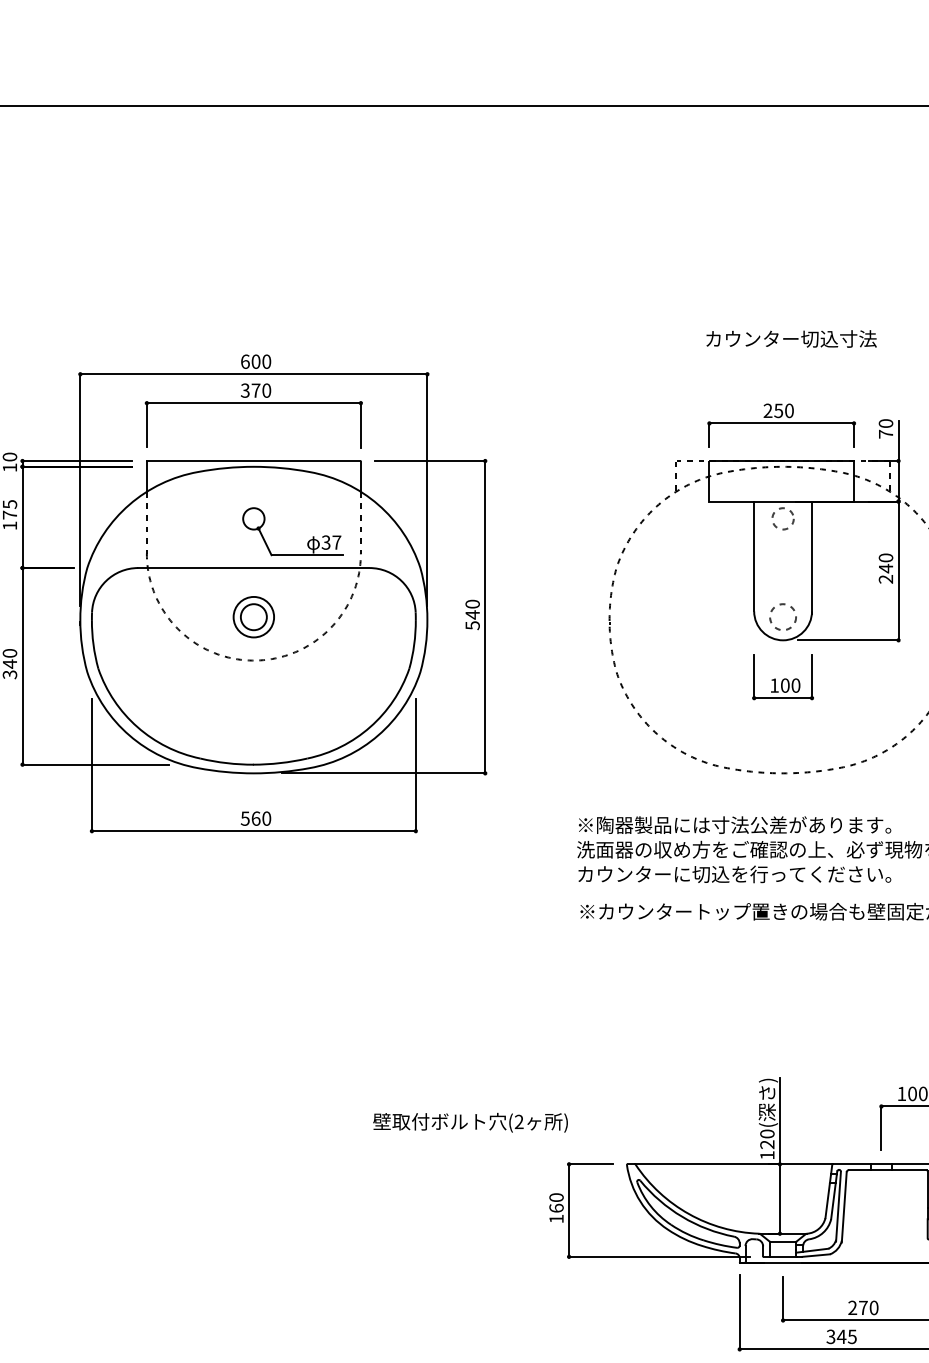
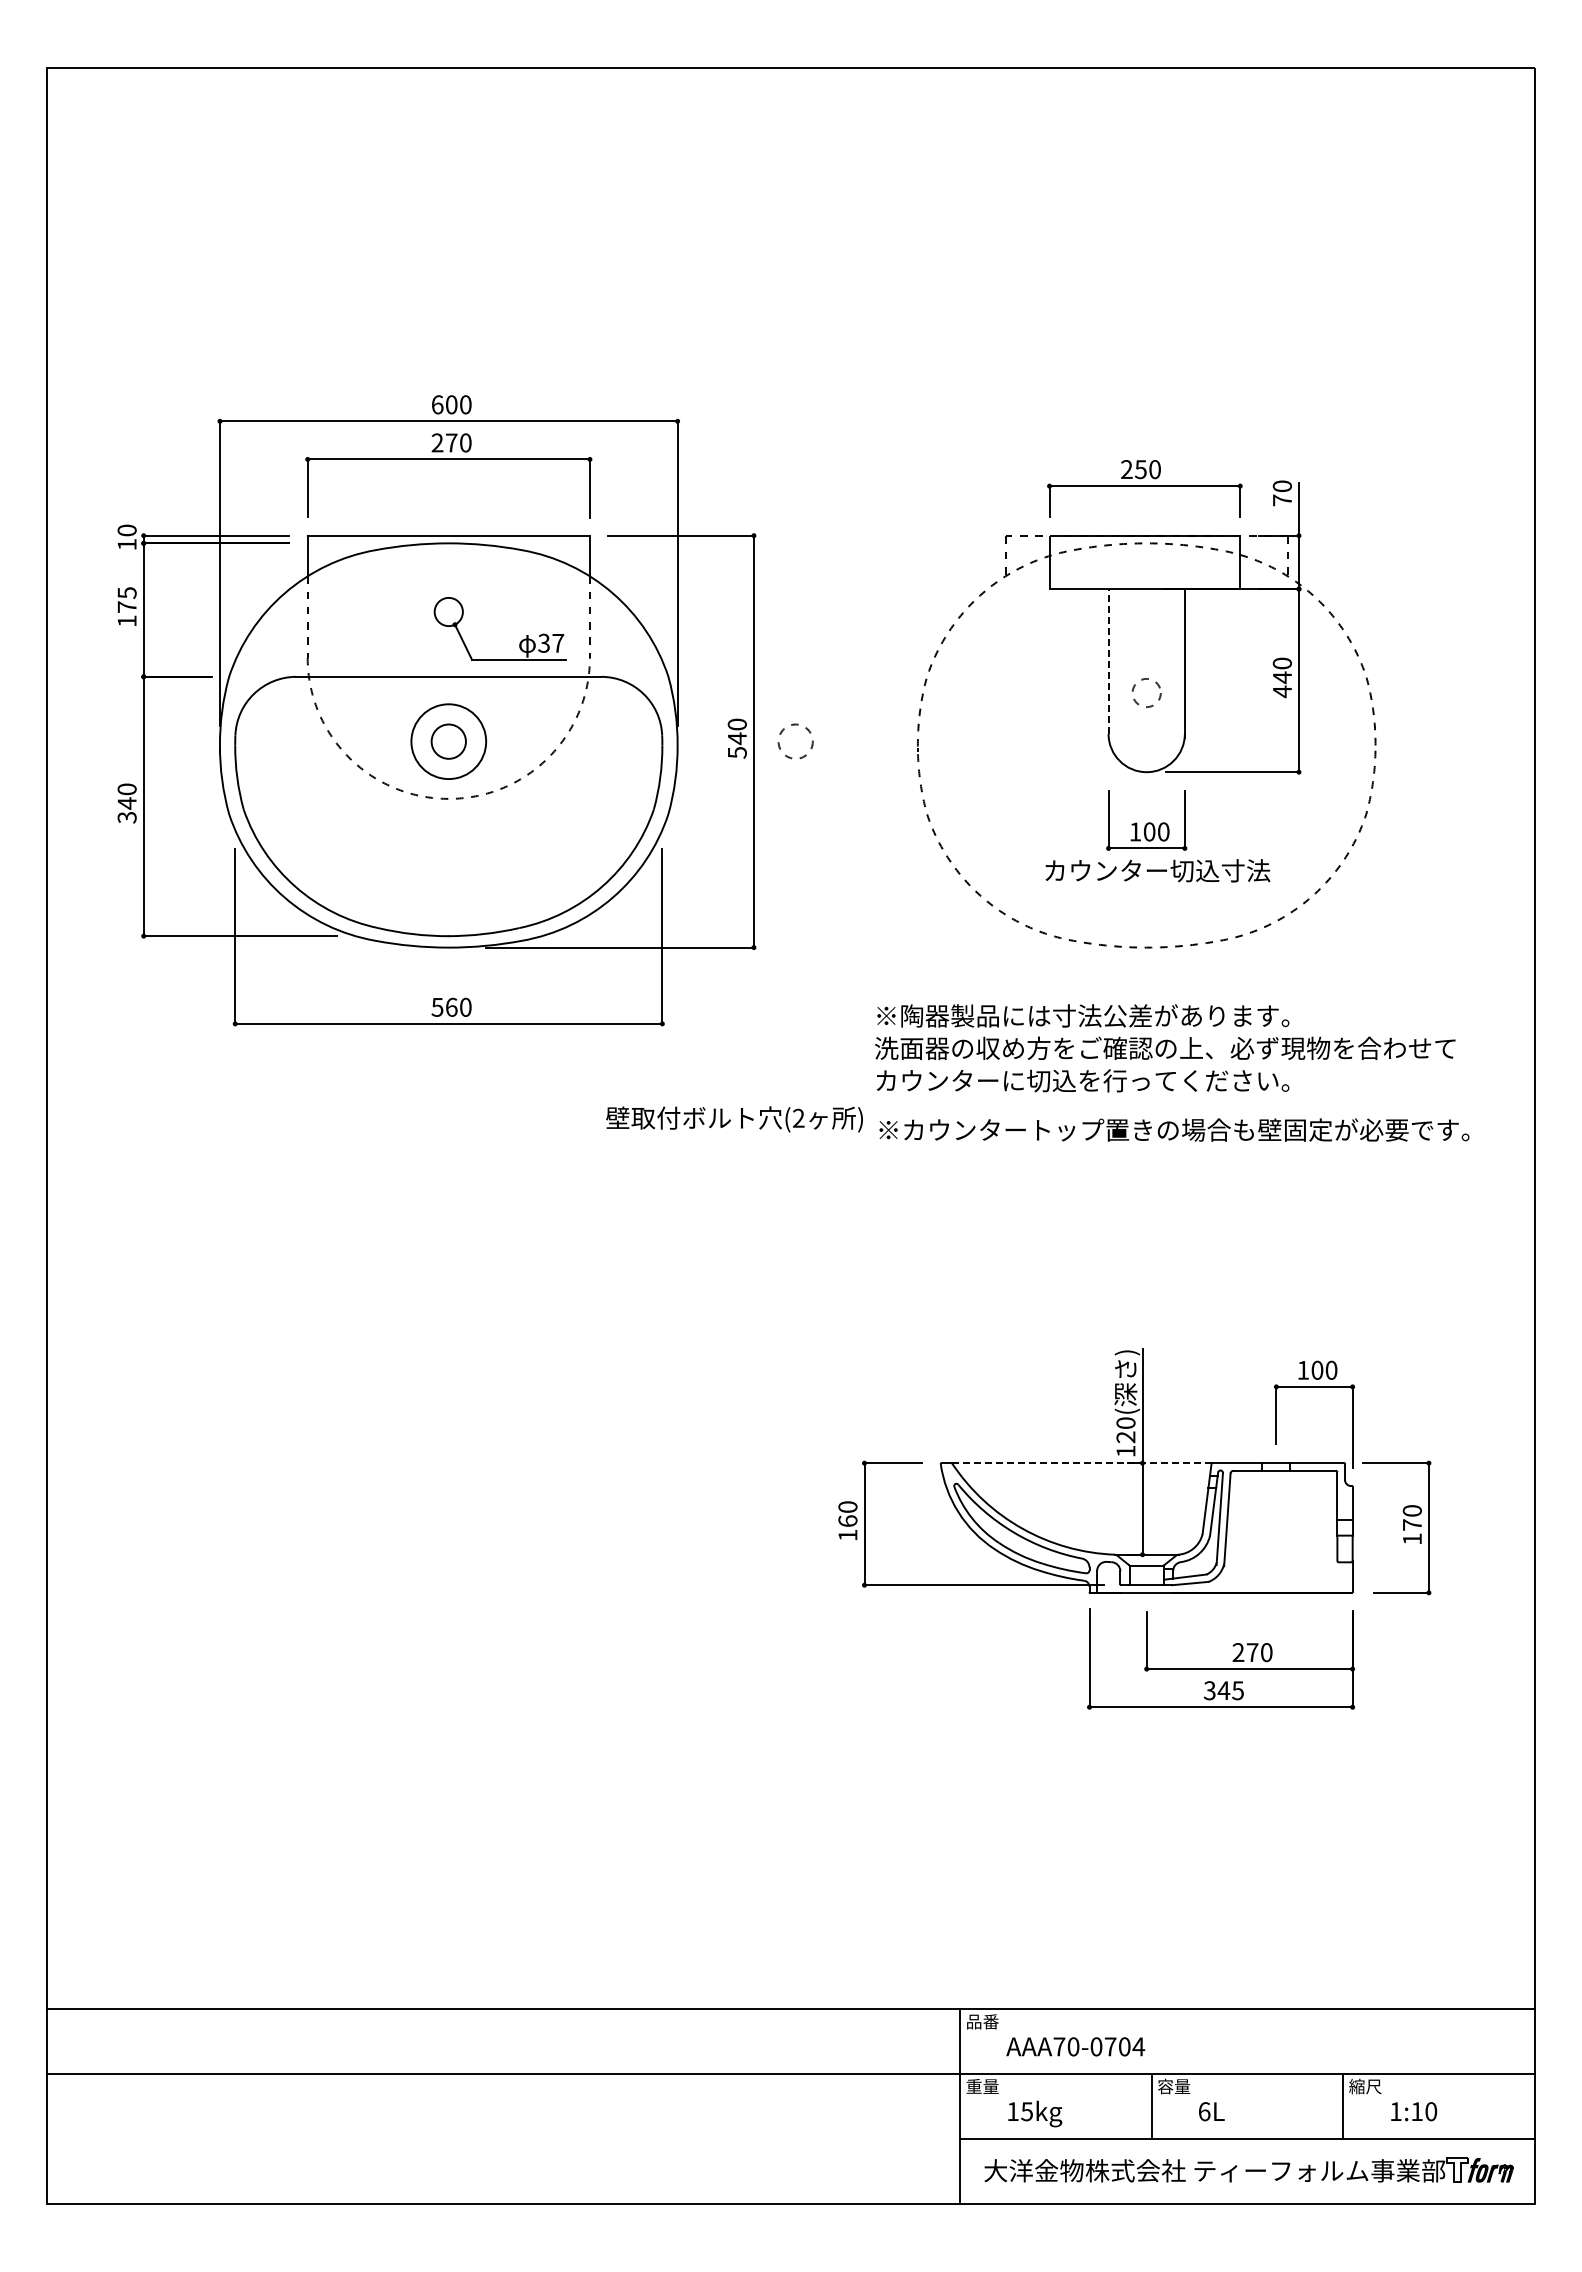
text: (791, 338) -> (1157, 870), moved
text: (245, 390) -> (437, 442), 370 -> 270
circle: (782, 518) -> (1146, 692), moved
line: (754, 556) -> (1108, 661), solid -> dashed
text: (885, 579) -> (1281, 691), 240 -> 440
circle: (253, 617) -> (448, 741), size x1.4
circle: (782, 617) -> (795, 741), moved
text: (470, 1122) -> (734, 1119), moved
line: (734, 1164) -> (1082, 1463), solid -> dashed

